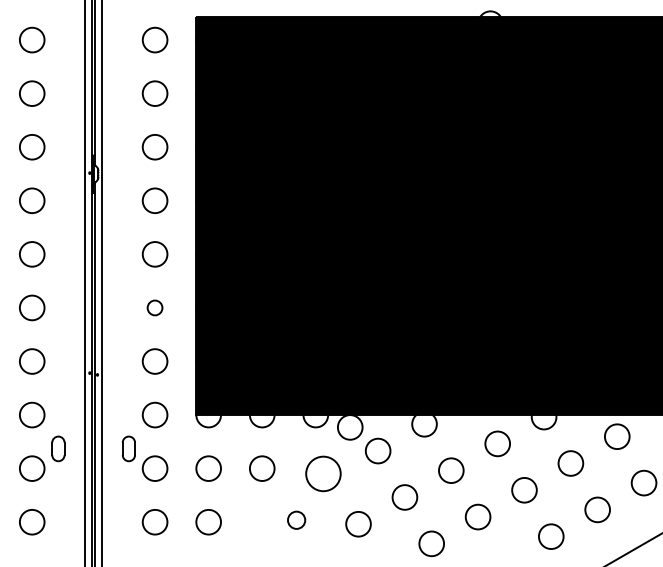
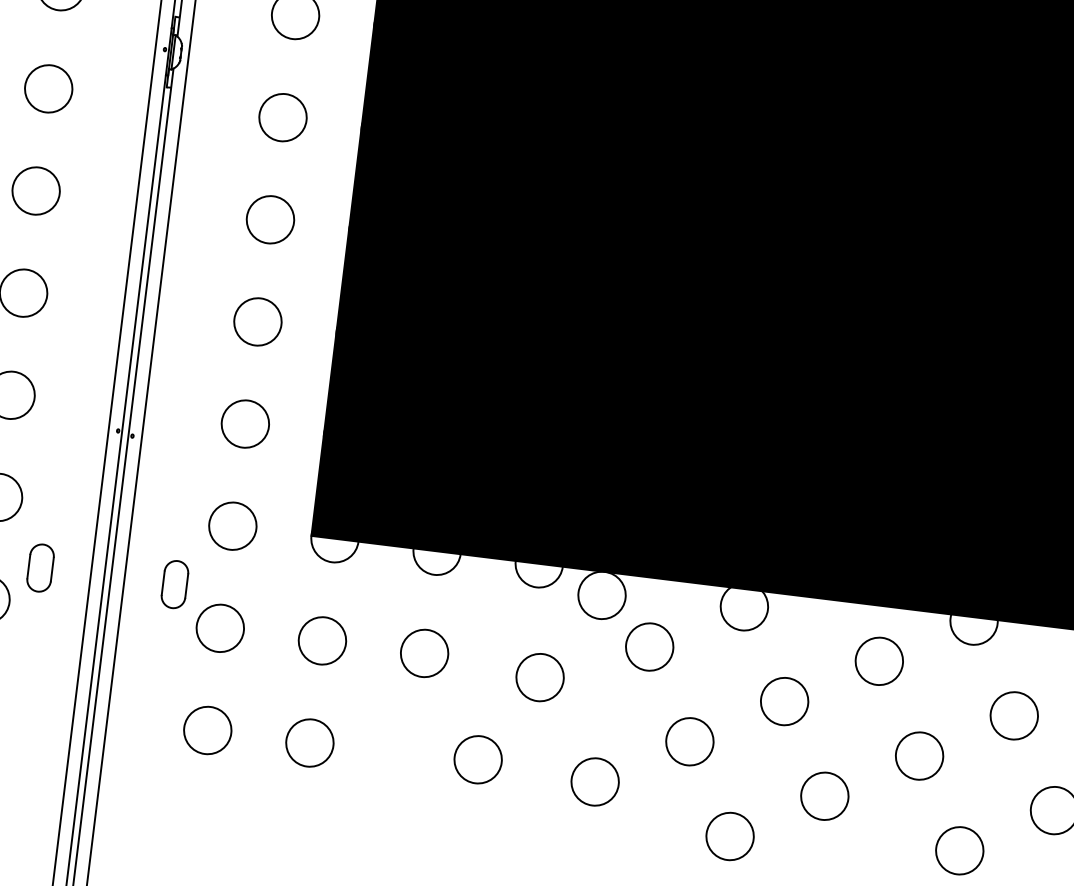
circle: (154, 307) -> (256, 320), size x1.67
circle: (323, 473) -> (540, 677), size x0.71
circle: (296, 520) -> (477, 760), size x1.43

